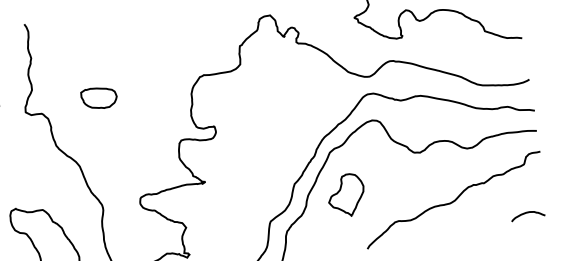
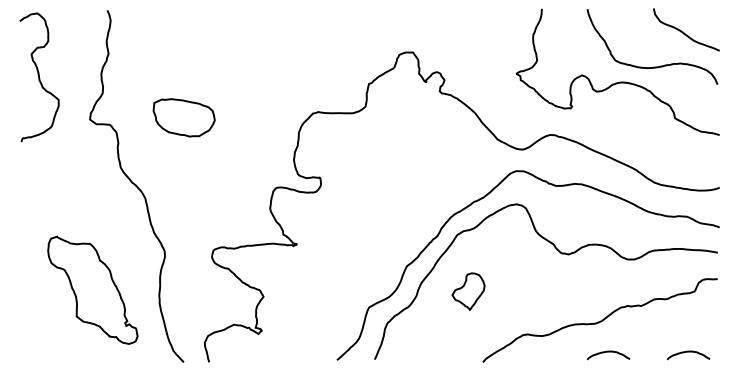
part: (98, 97) -> (183, 117), size x1.4
part: (346, 195) -> (468, 291), size x0.7
curve: (464, 224) -> (608, 352), added

